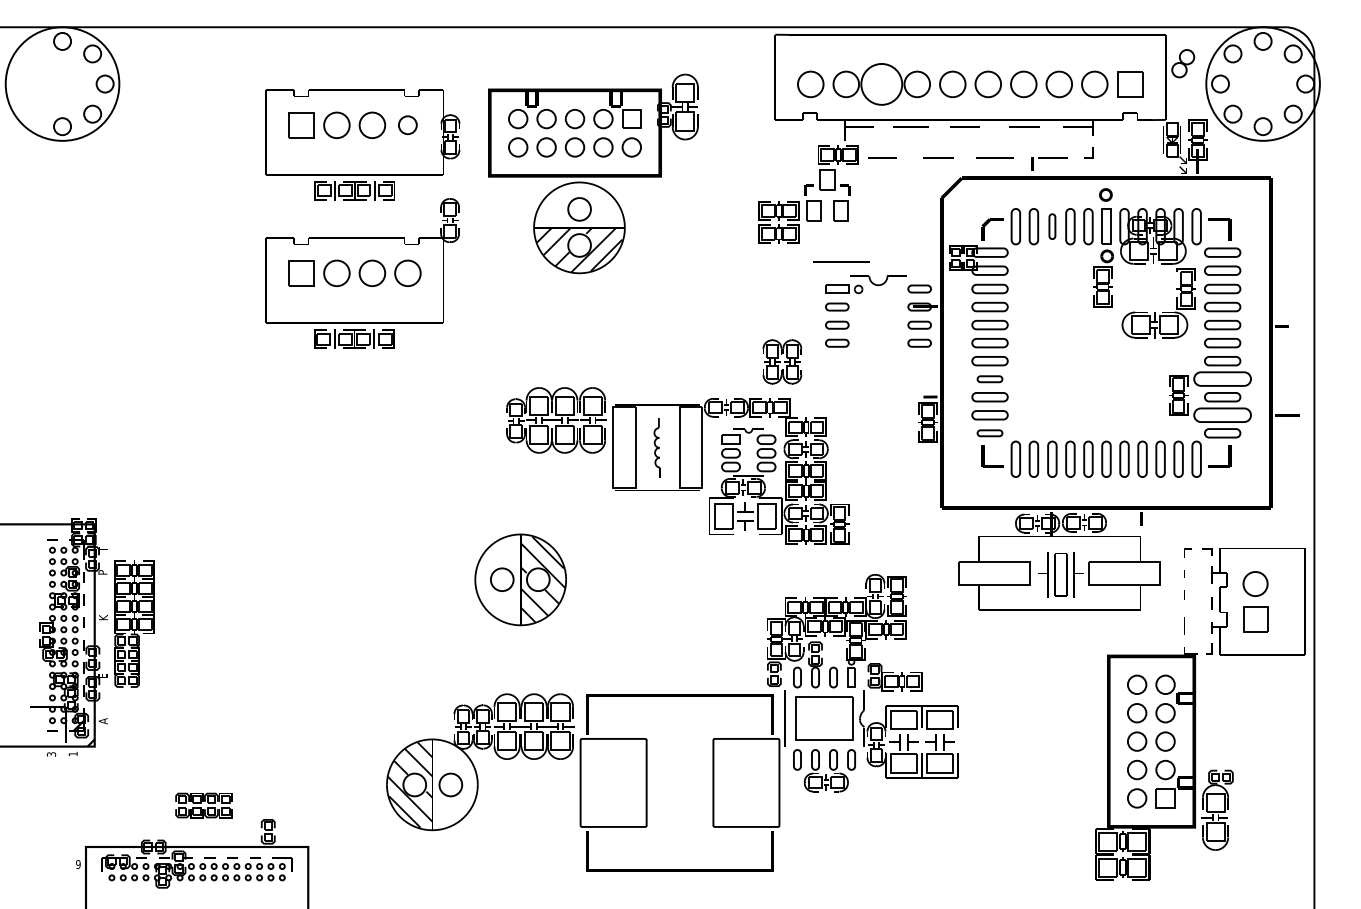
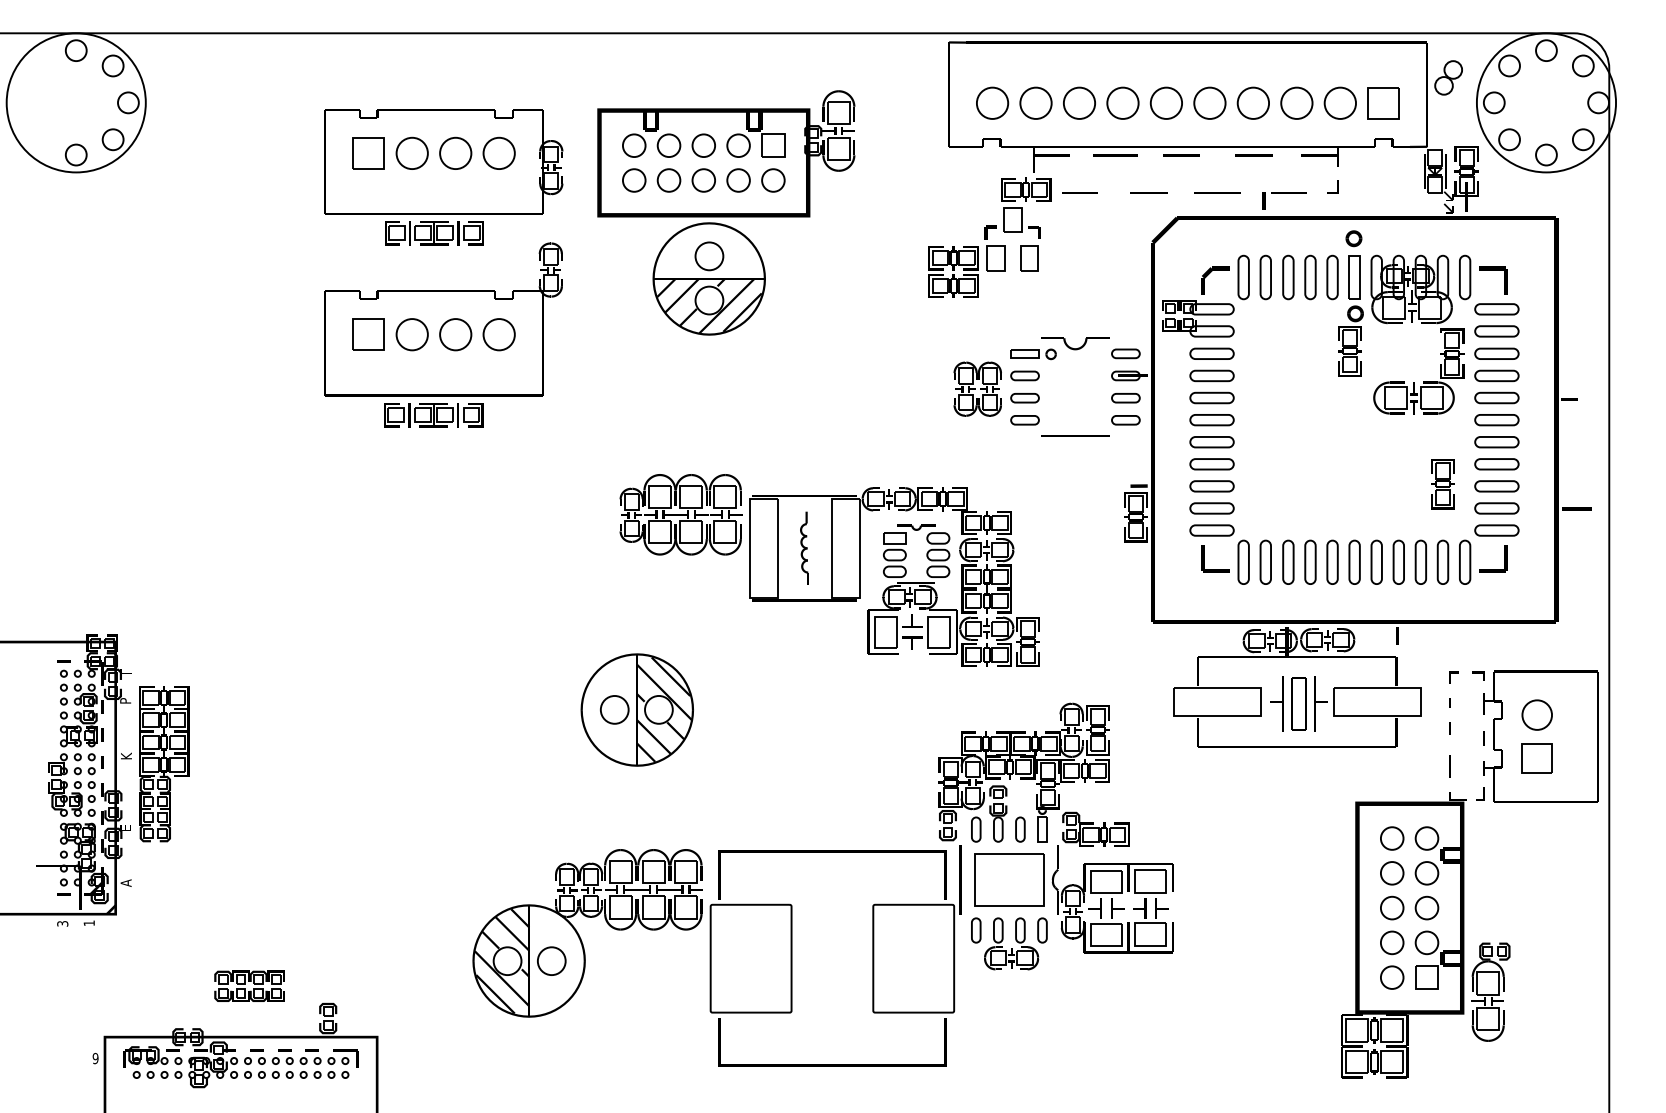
circle: (881, 83) -> (1079, 102), size x0.62
circle: (407, 124) -> (498, 152), size x1.43
part: (1052, 226) -> (1288, 277), size x1.43
line: (841, 261) -> (1075, 435), moved
part: (782, 361) -> (977, 388), moved
part: (989, 379) -> (1211, 464), size x1.43
part: (1222, 379) -> (1496, 464), size x0.62
part: (1222, 415) -> (1496, 508), size x0.62
part: (989, 433) -> (1211, 530), size x1.43

